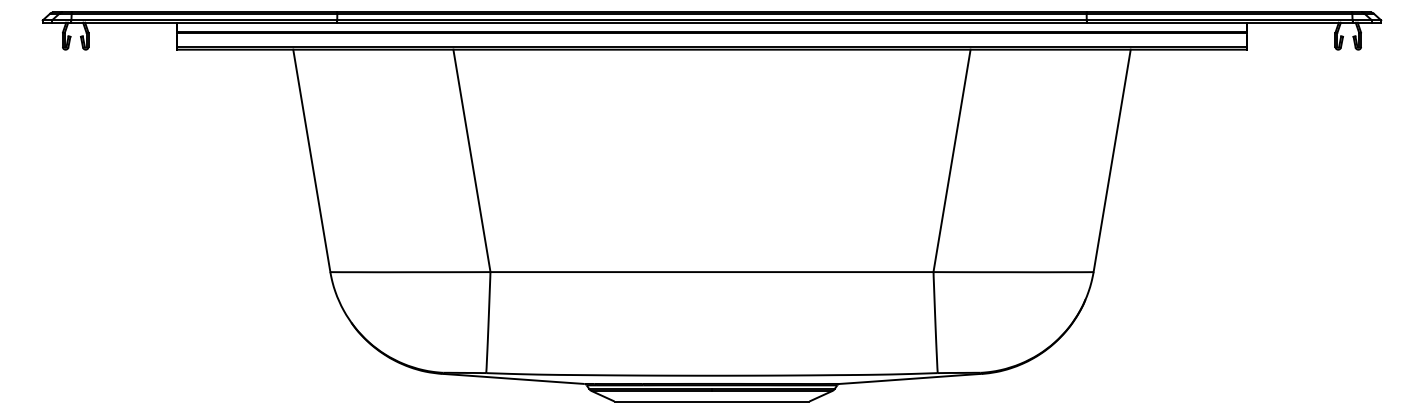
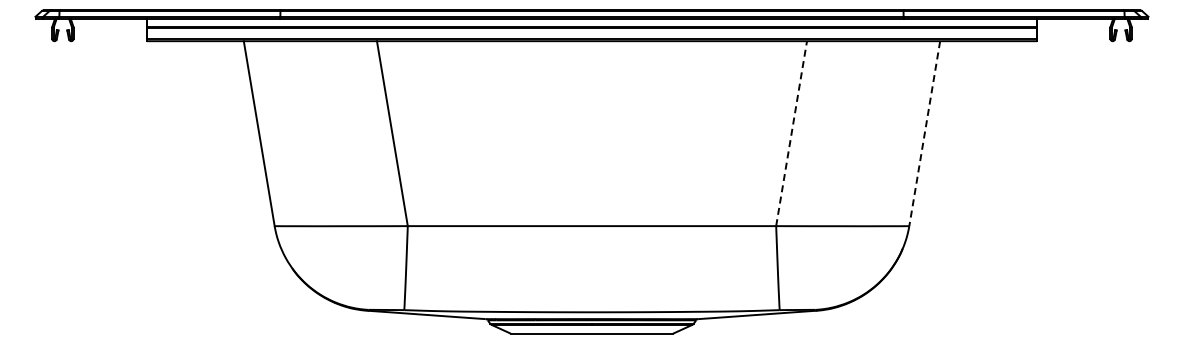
line: (951, 160) -> (791, 133), solid -> dashed
line: (1111, 160) -> (924, 133), solid -> dashed

